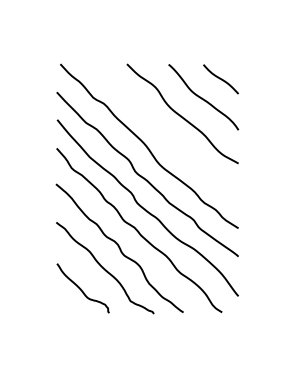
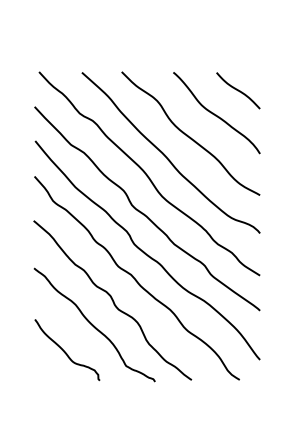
curve: (163, 132) -> (166, 156), added

